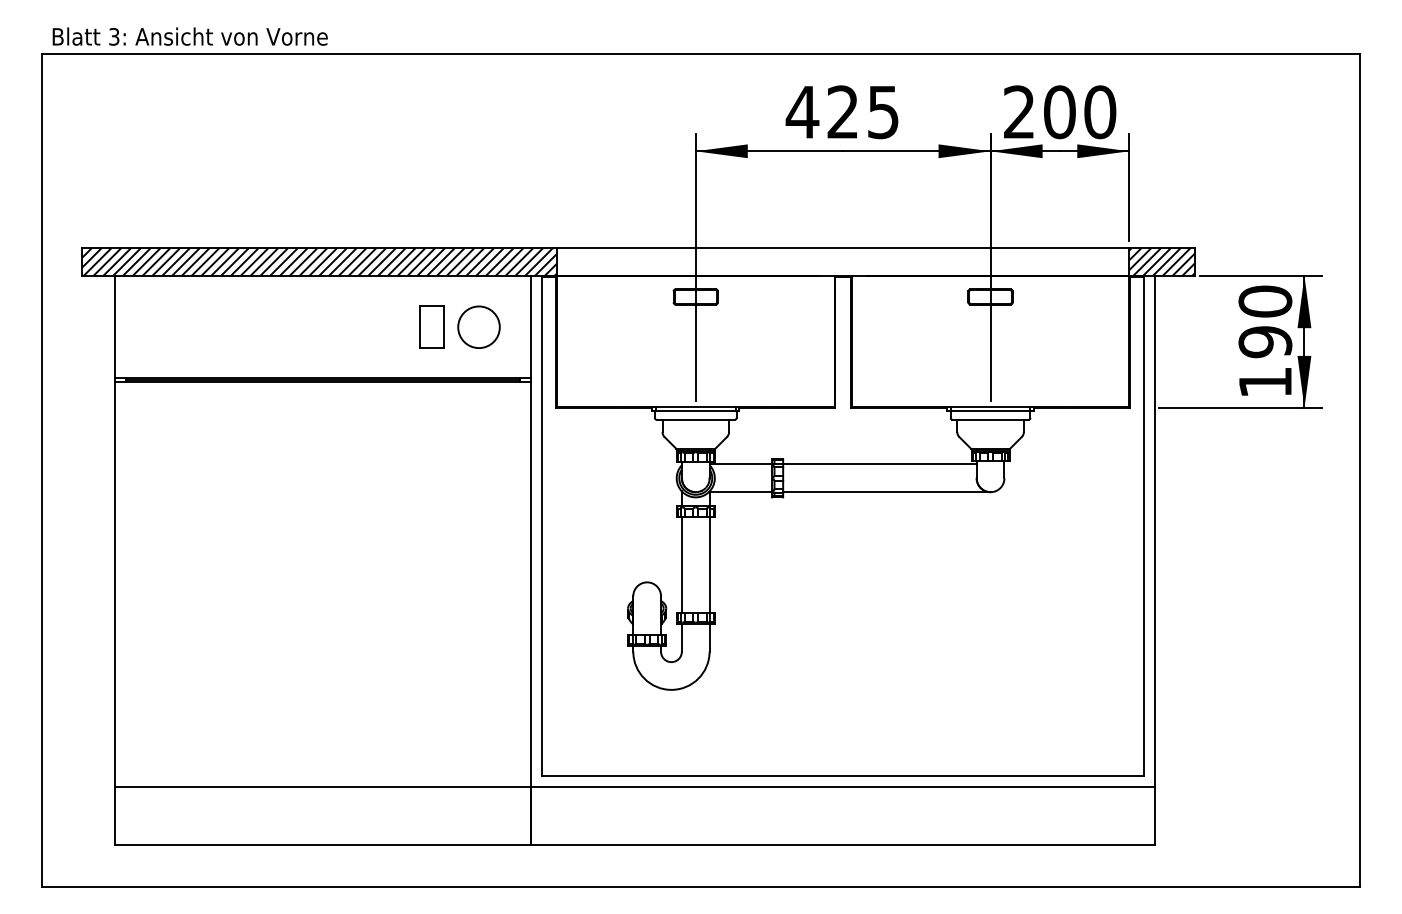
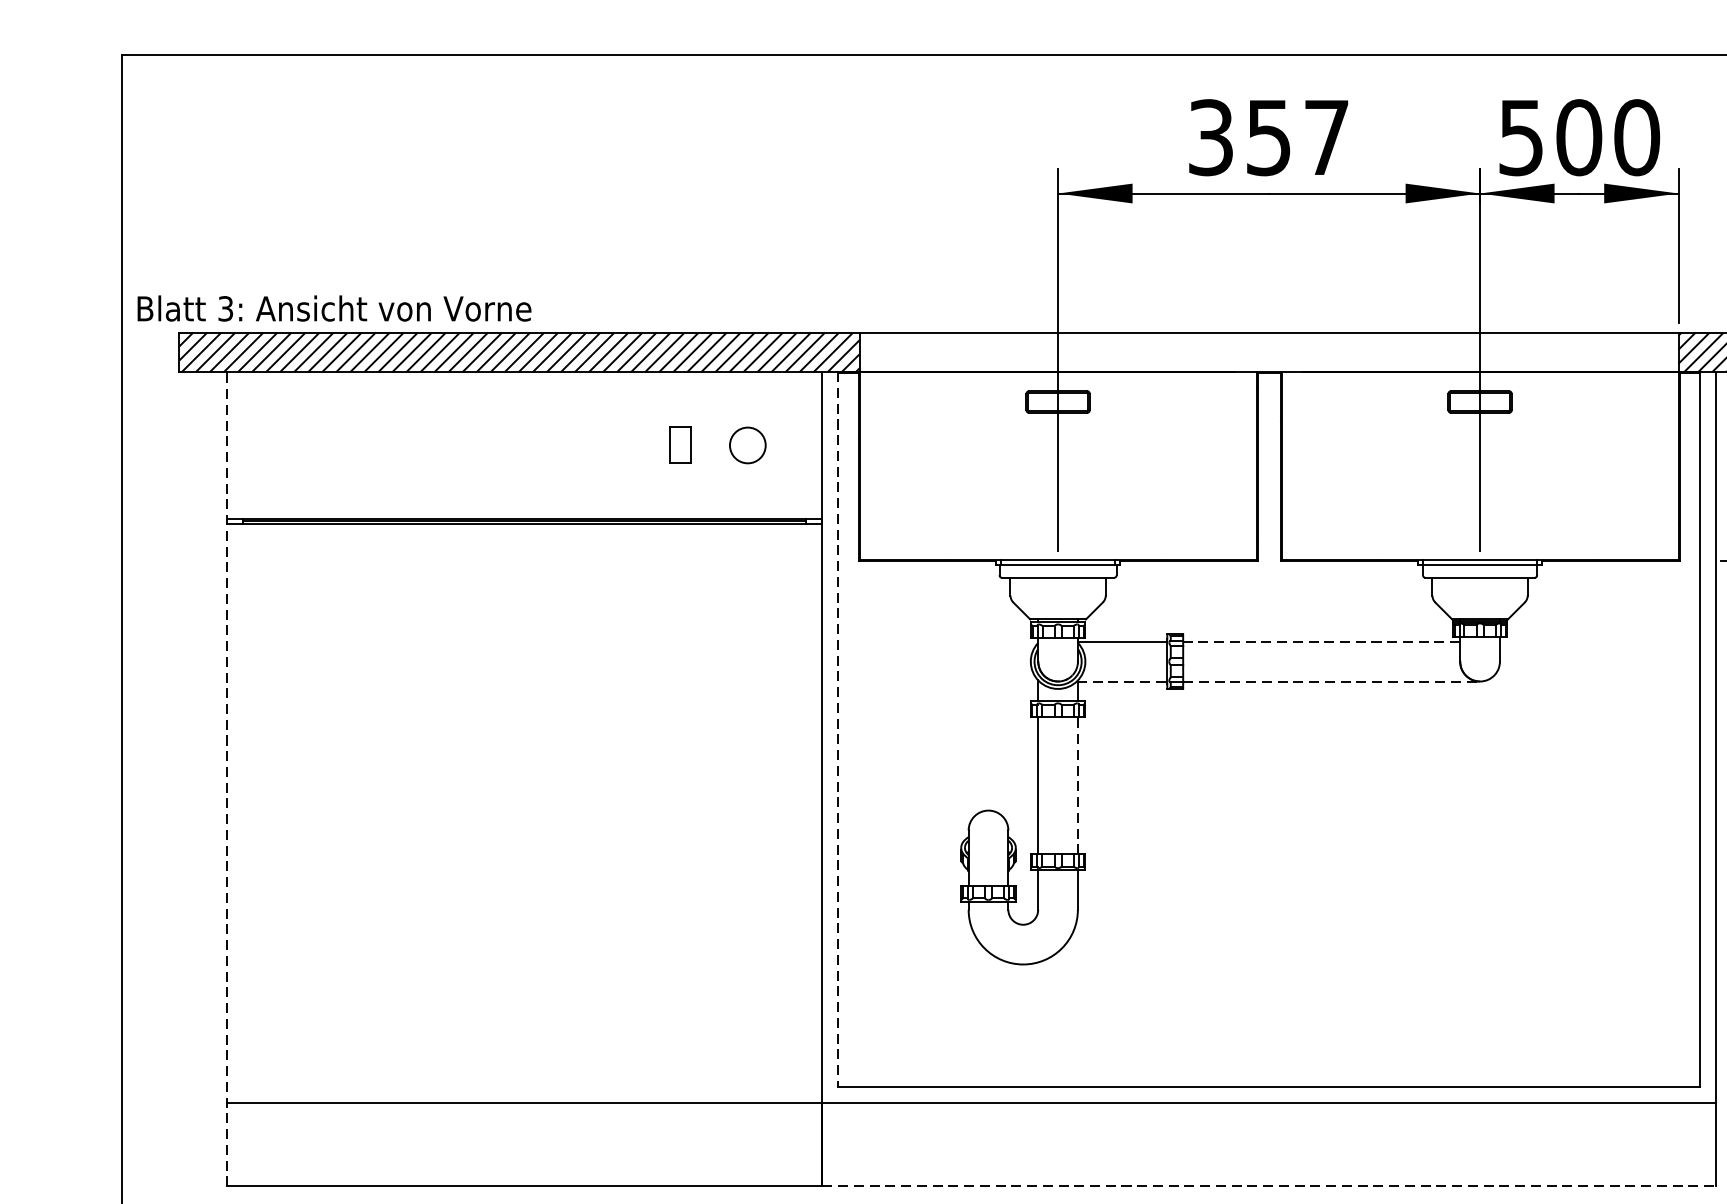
text: (189, 36) -> (333, 308), moved
text: (841, 112) -> (1266, 138), 425 -> 357
text: (1019, 112) -> (1521, 138), 200 -> 500
part: (431, 326) -> (679, 444), size x0.6
circle: (478, 327) -> (747, 445), size x0.6
line: (879, 464) -> (1321, 641), solid -> dashed
line: (740, 492) -> (1122, 681), solid -> dashed
line: (886, 492) -> (1331, 681), solid -> dashed
line: (542, 525) -> (838, 729), solid -> dashed
line: (114, 560) -> (226, 779), solid -> dashed
line: (709, 565) -> (1077, 786), solid -> dashed
line: (843, 844) -> (1269, 1185), solid -> dashed

